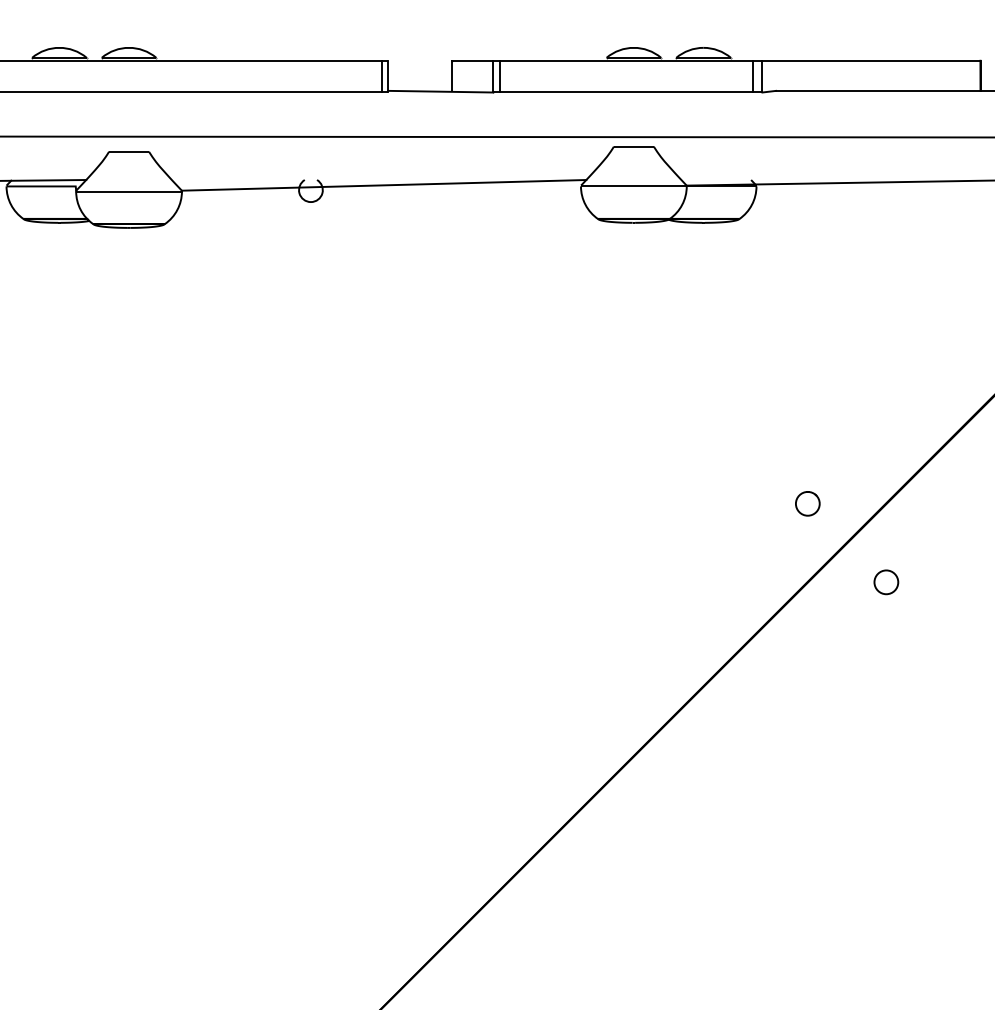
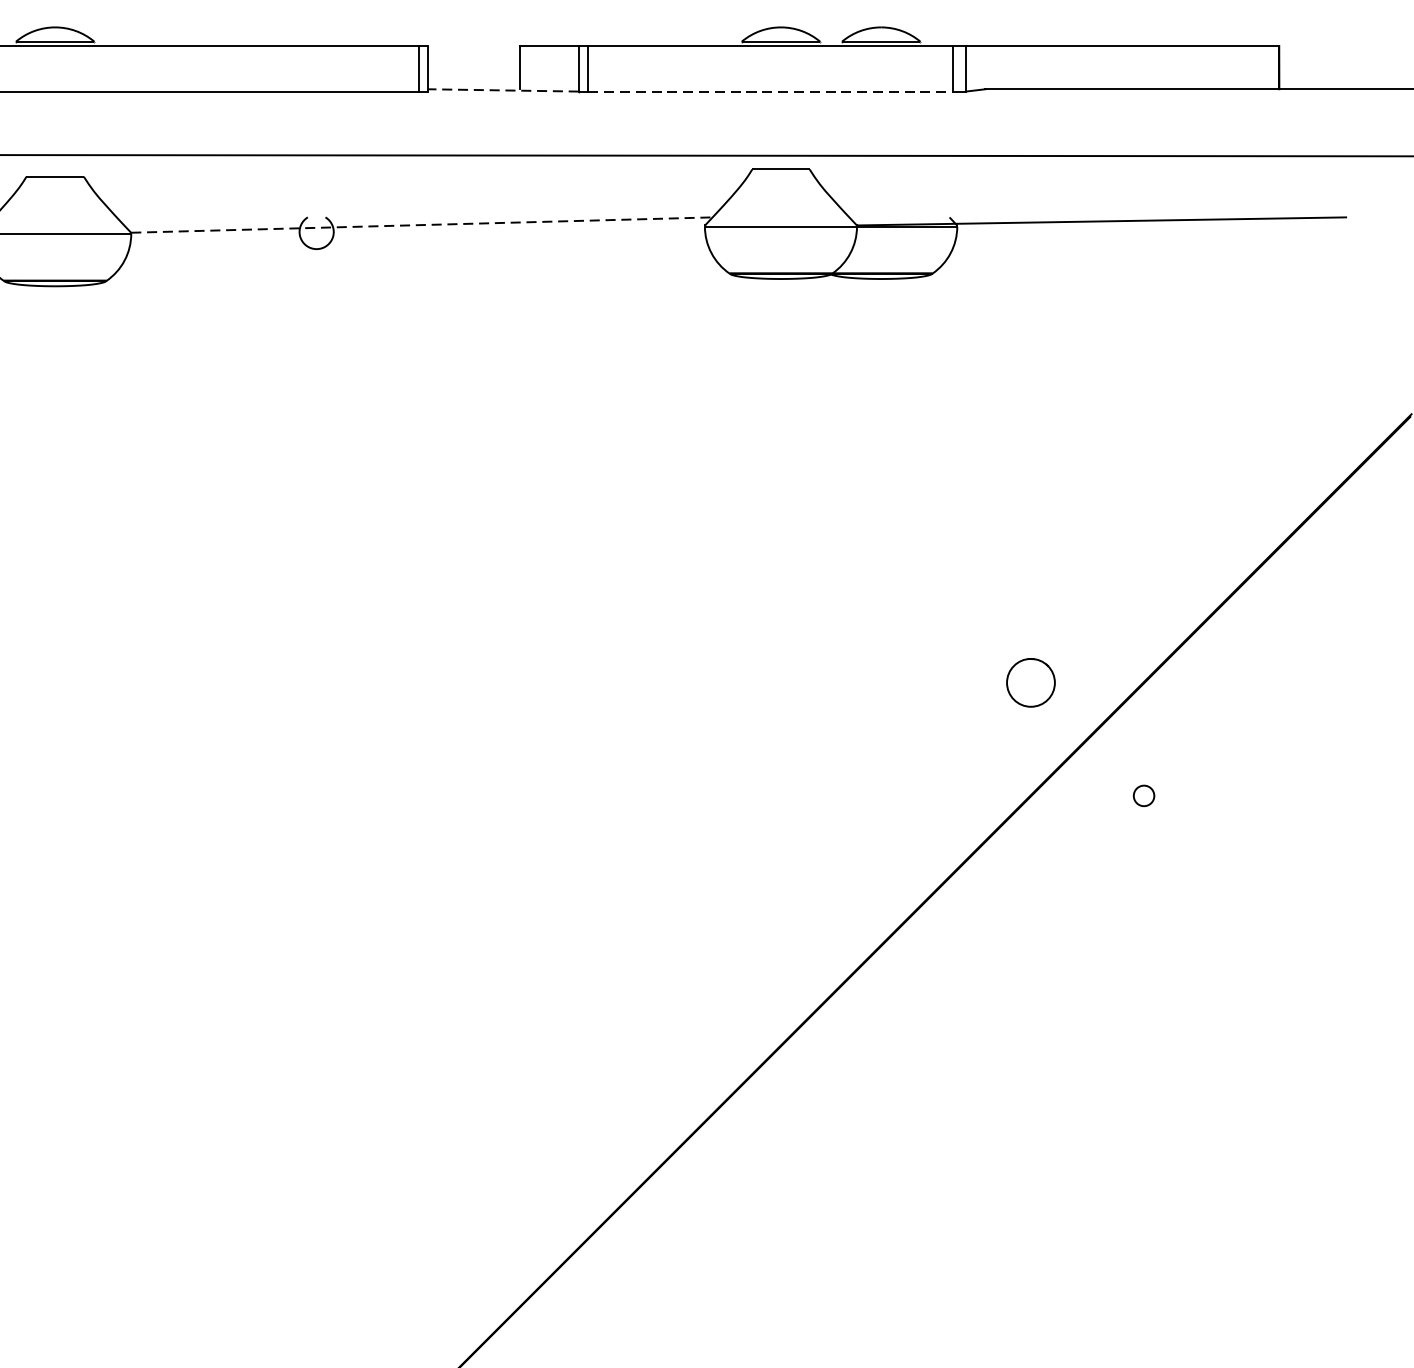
line: (440, 91) -> (502, 90), solid -> dashed
line: (626, 92) -> (770, 91), solid -> dashed
line: (384, 185) -> (422, 225), solid -> dashed
circle: (807, 503) -> (1030, 682), size x1.4
circle: (886, 582) -> (1144, 796), size x0.6

